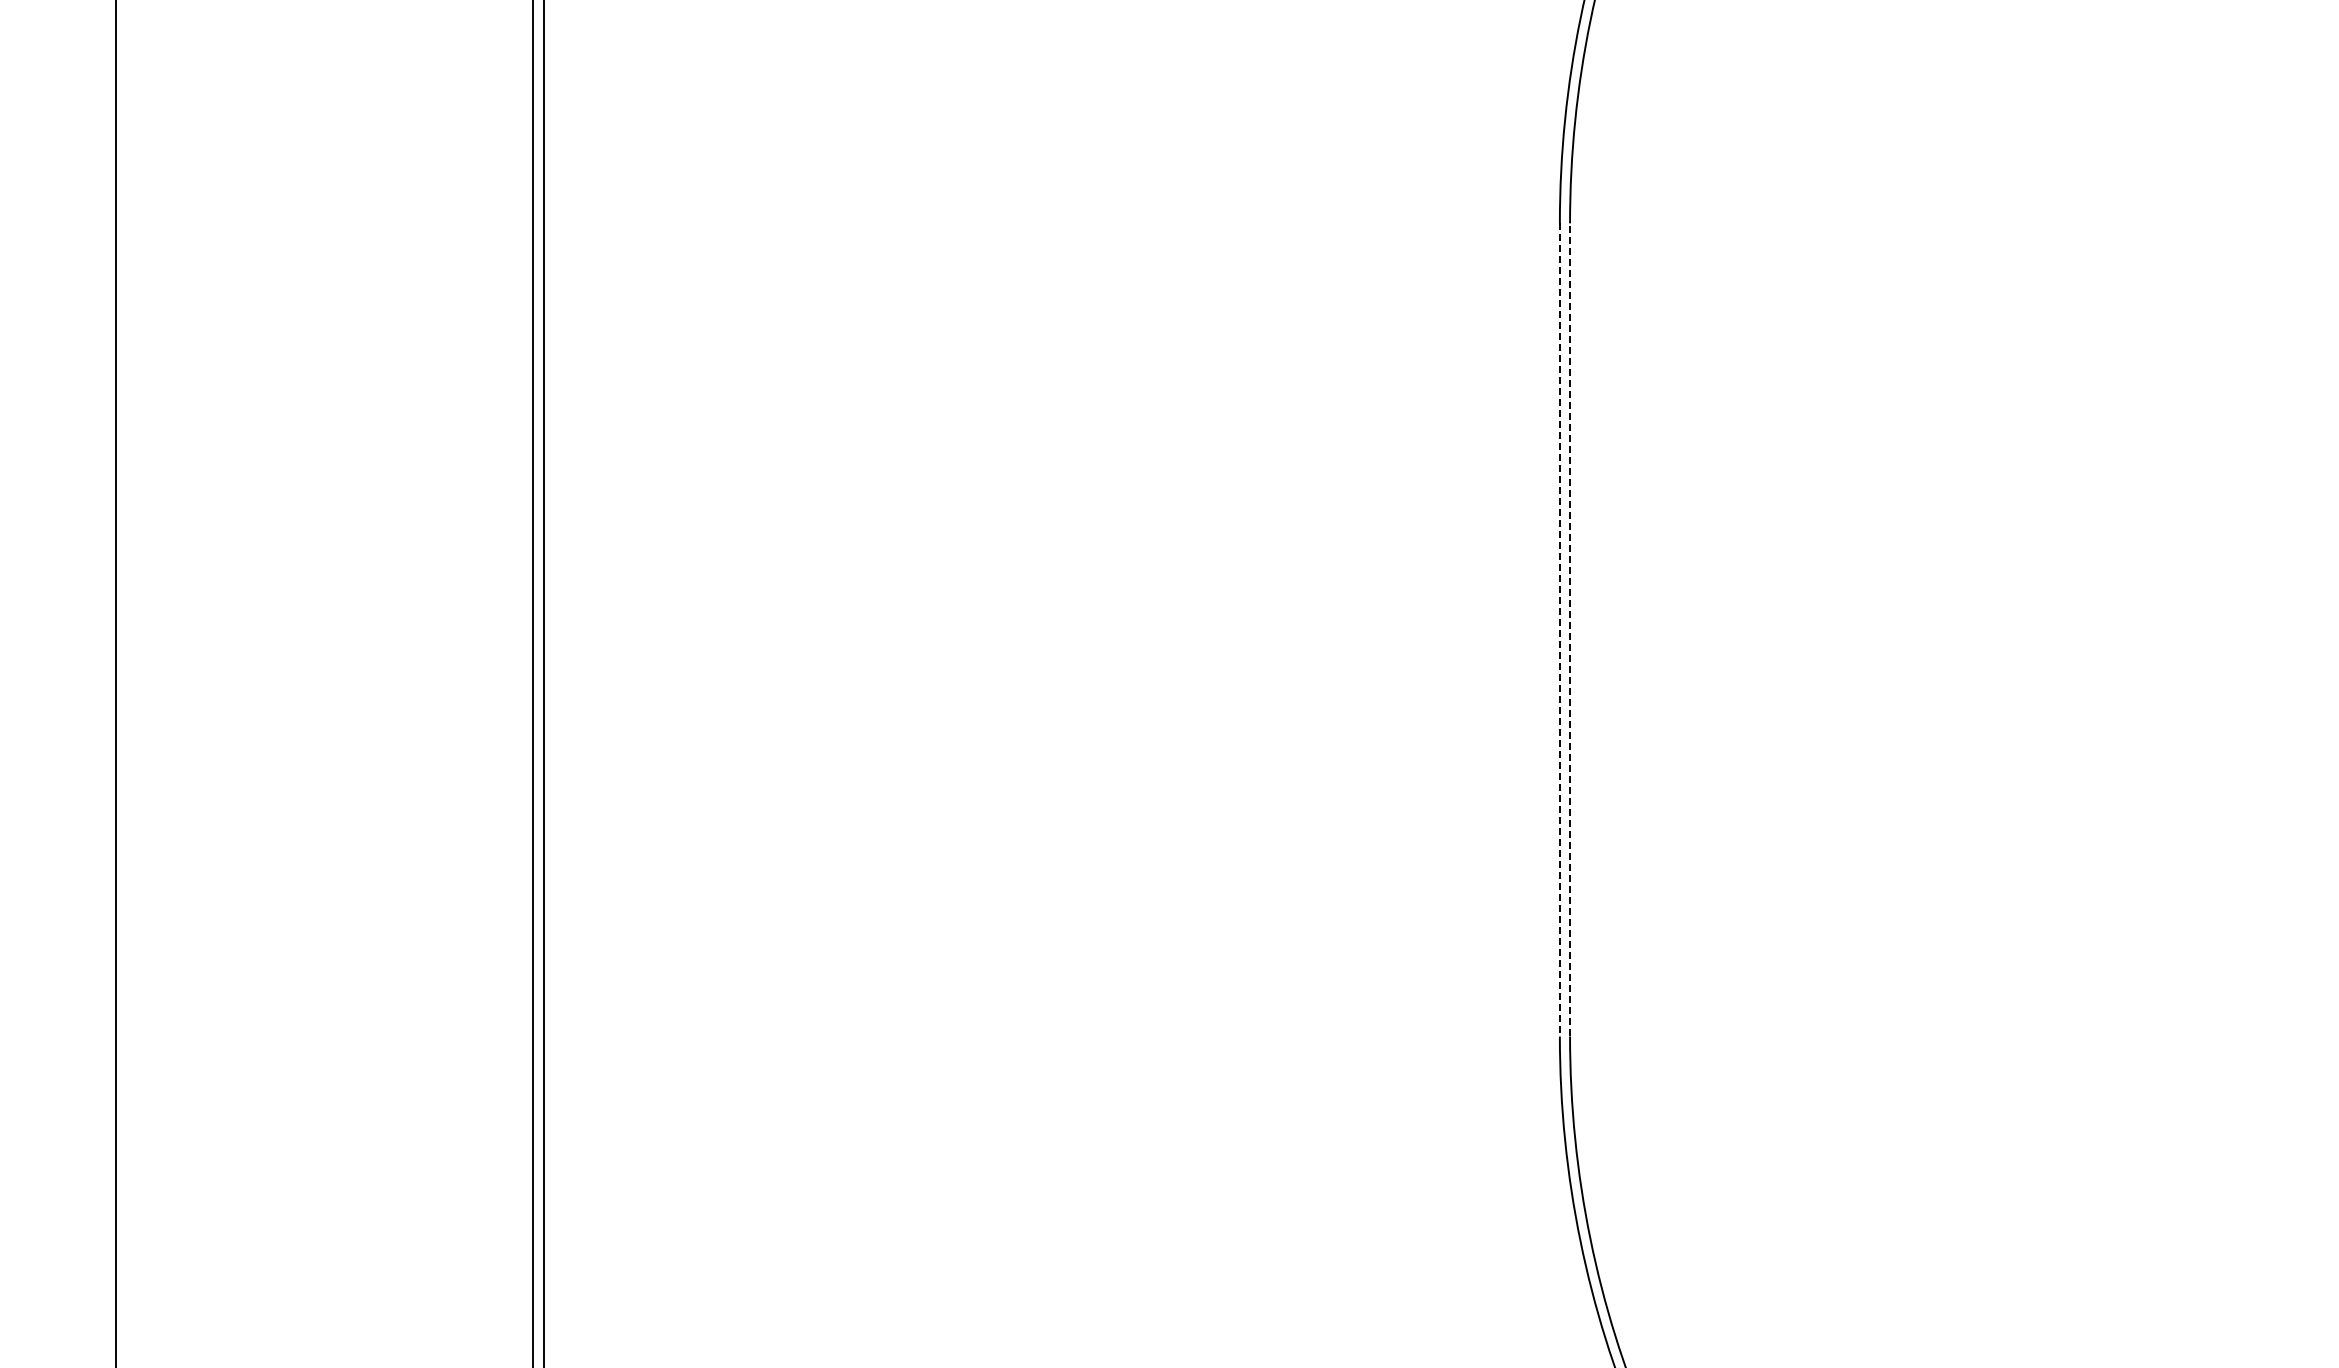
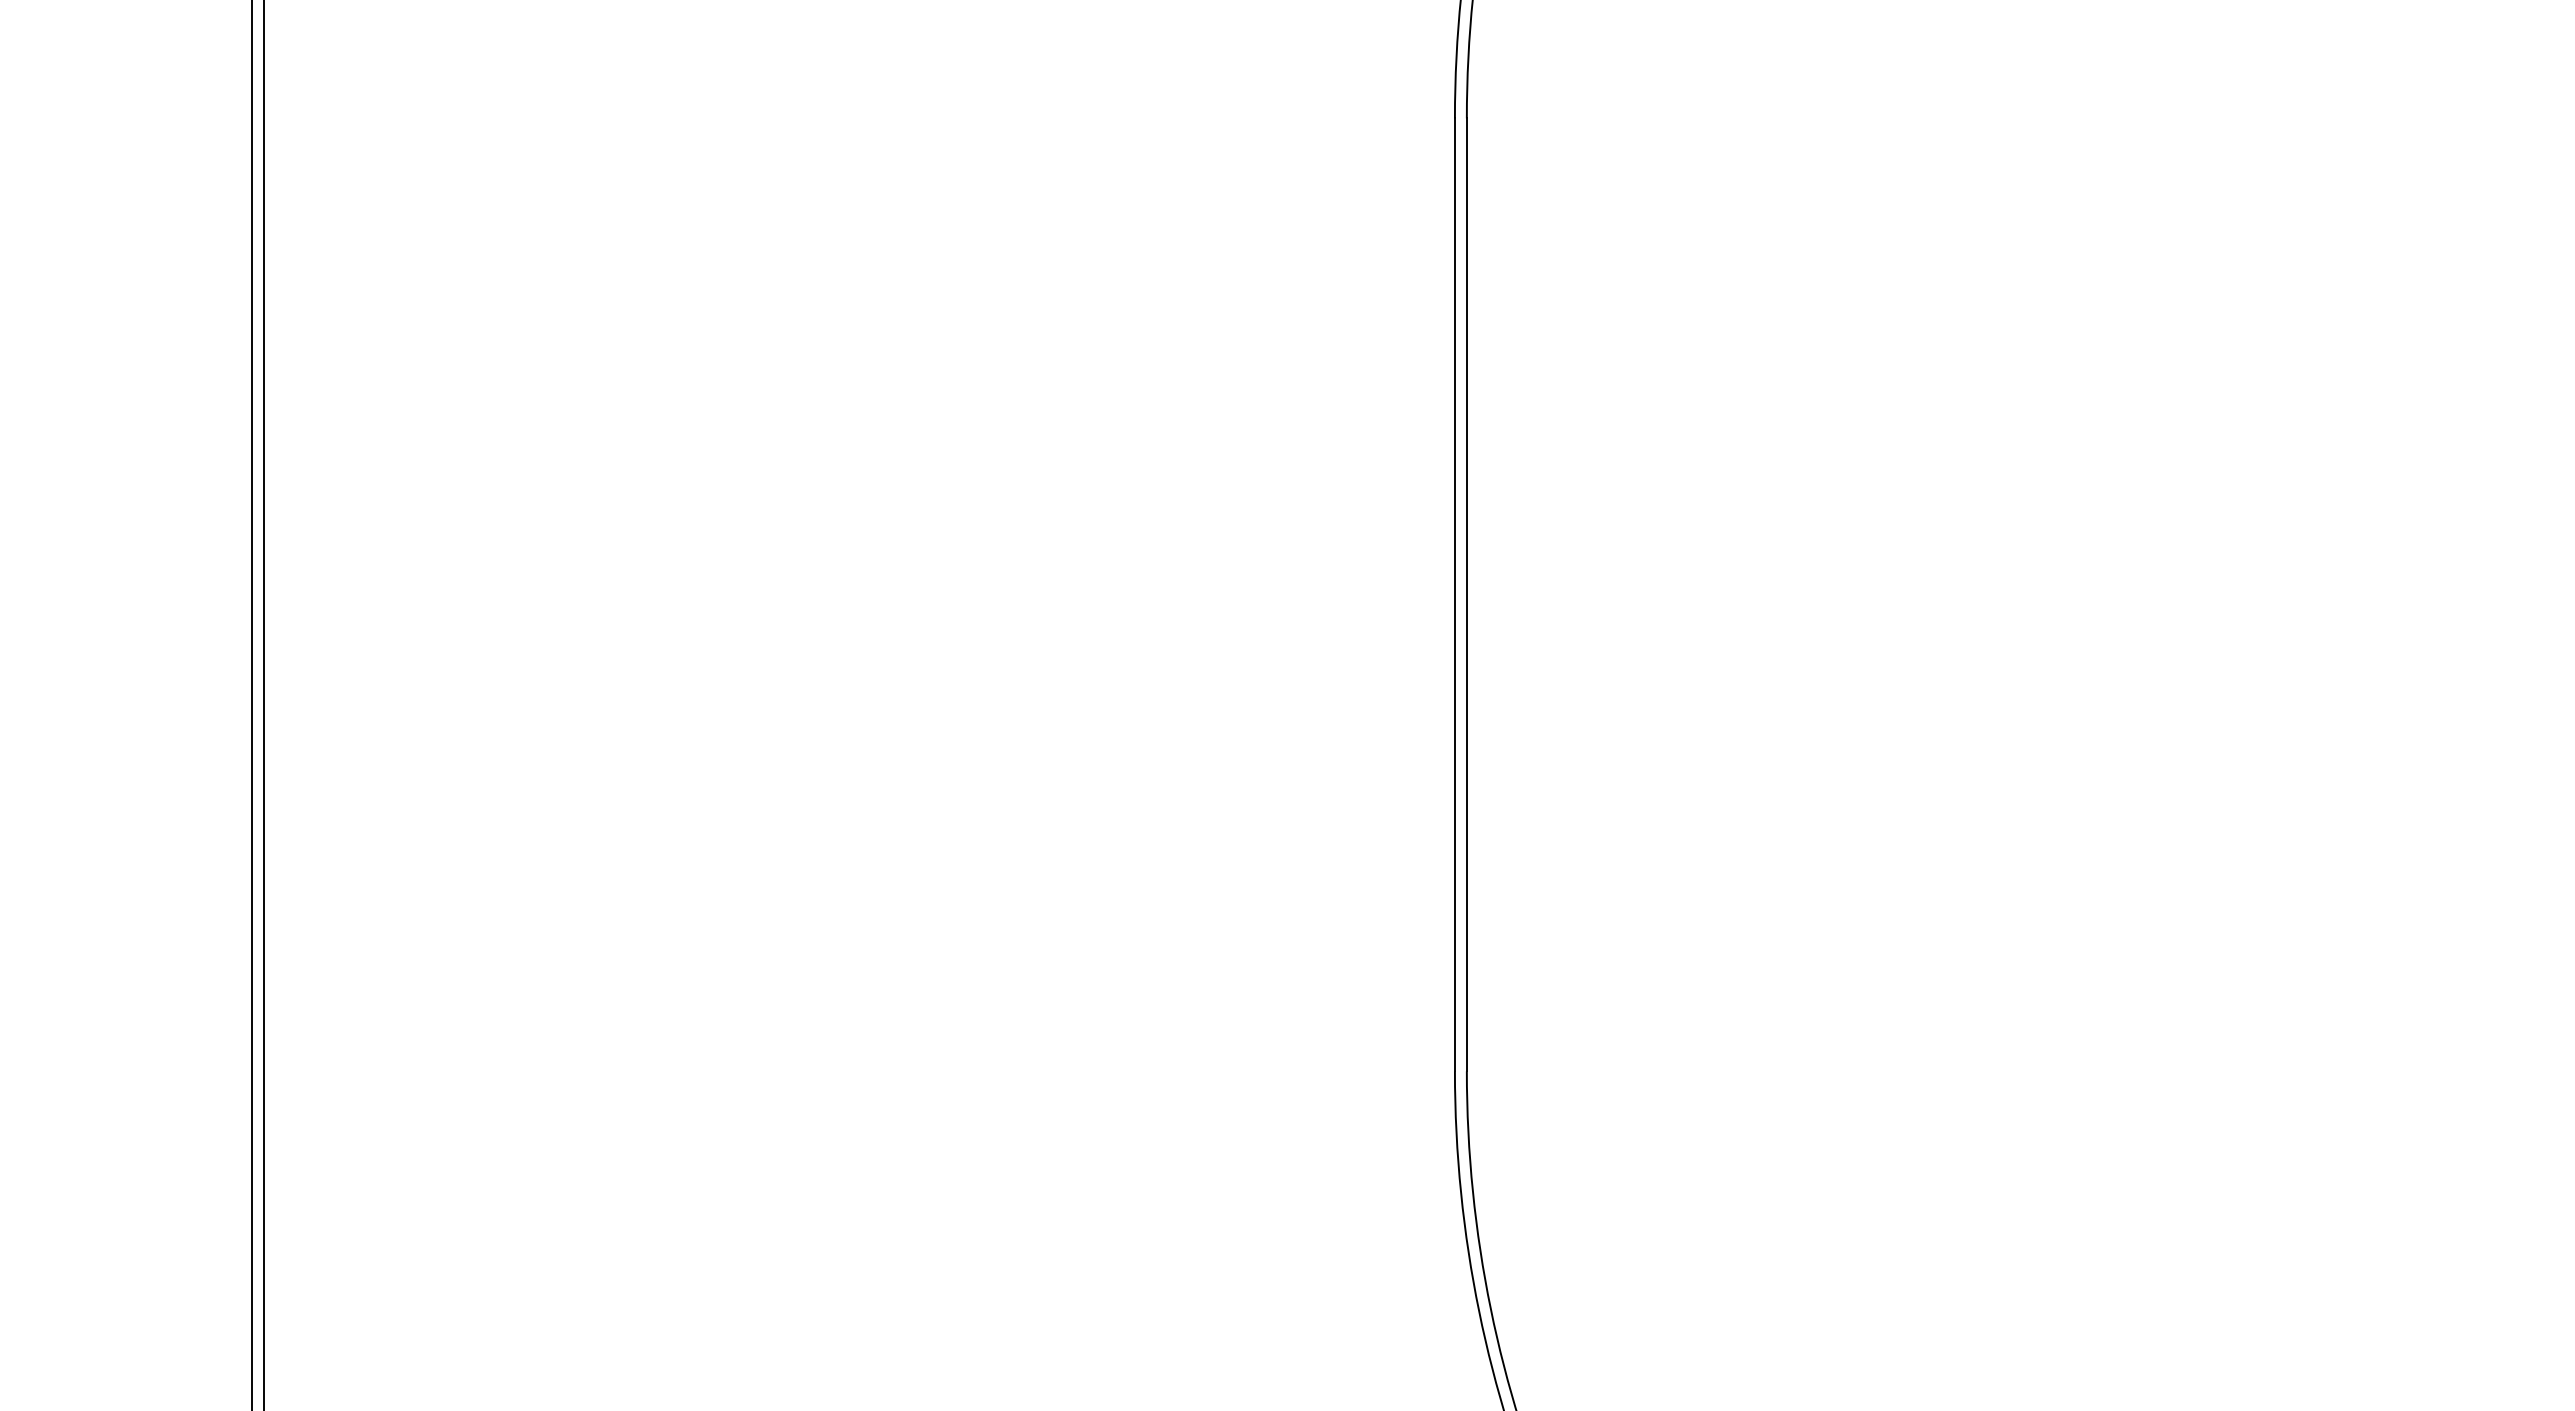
line: (1559, 629) -> (1454, 594), dashed -> solid
line: (1570, 629) -> (1467, 594), dashed -> solid

